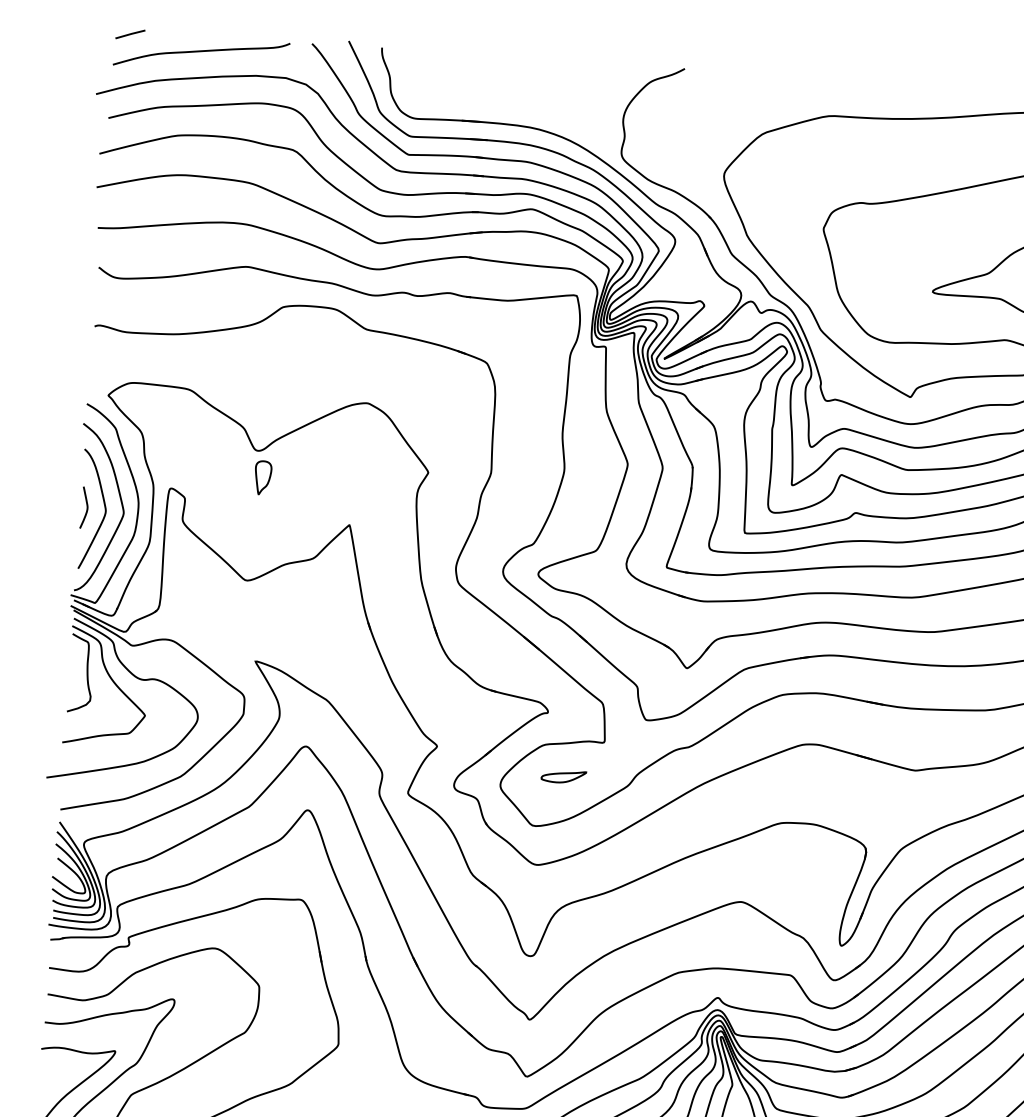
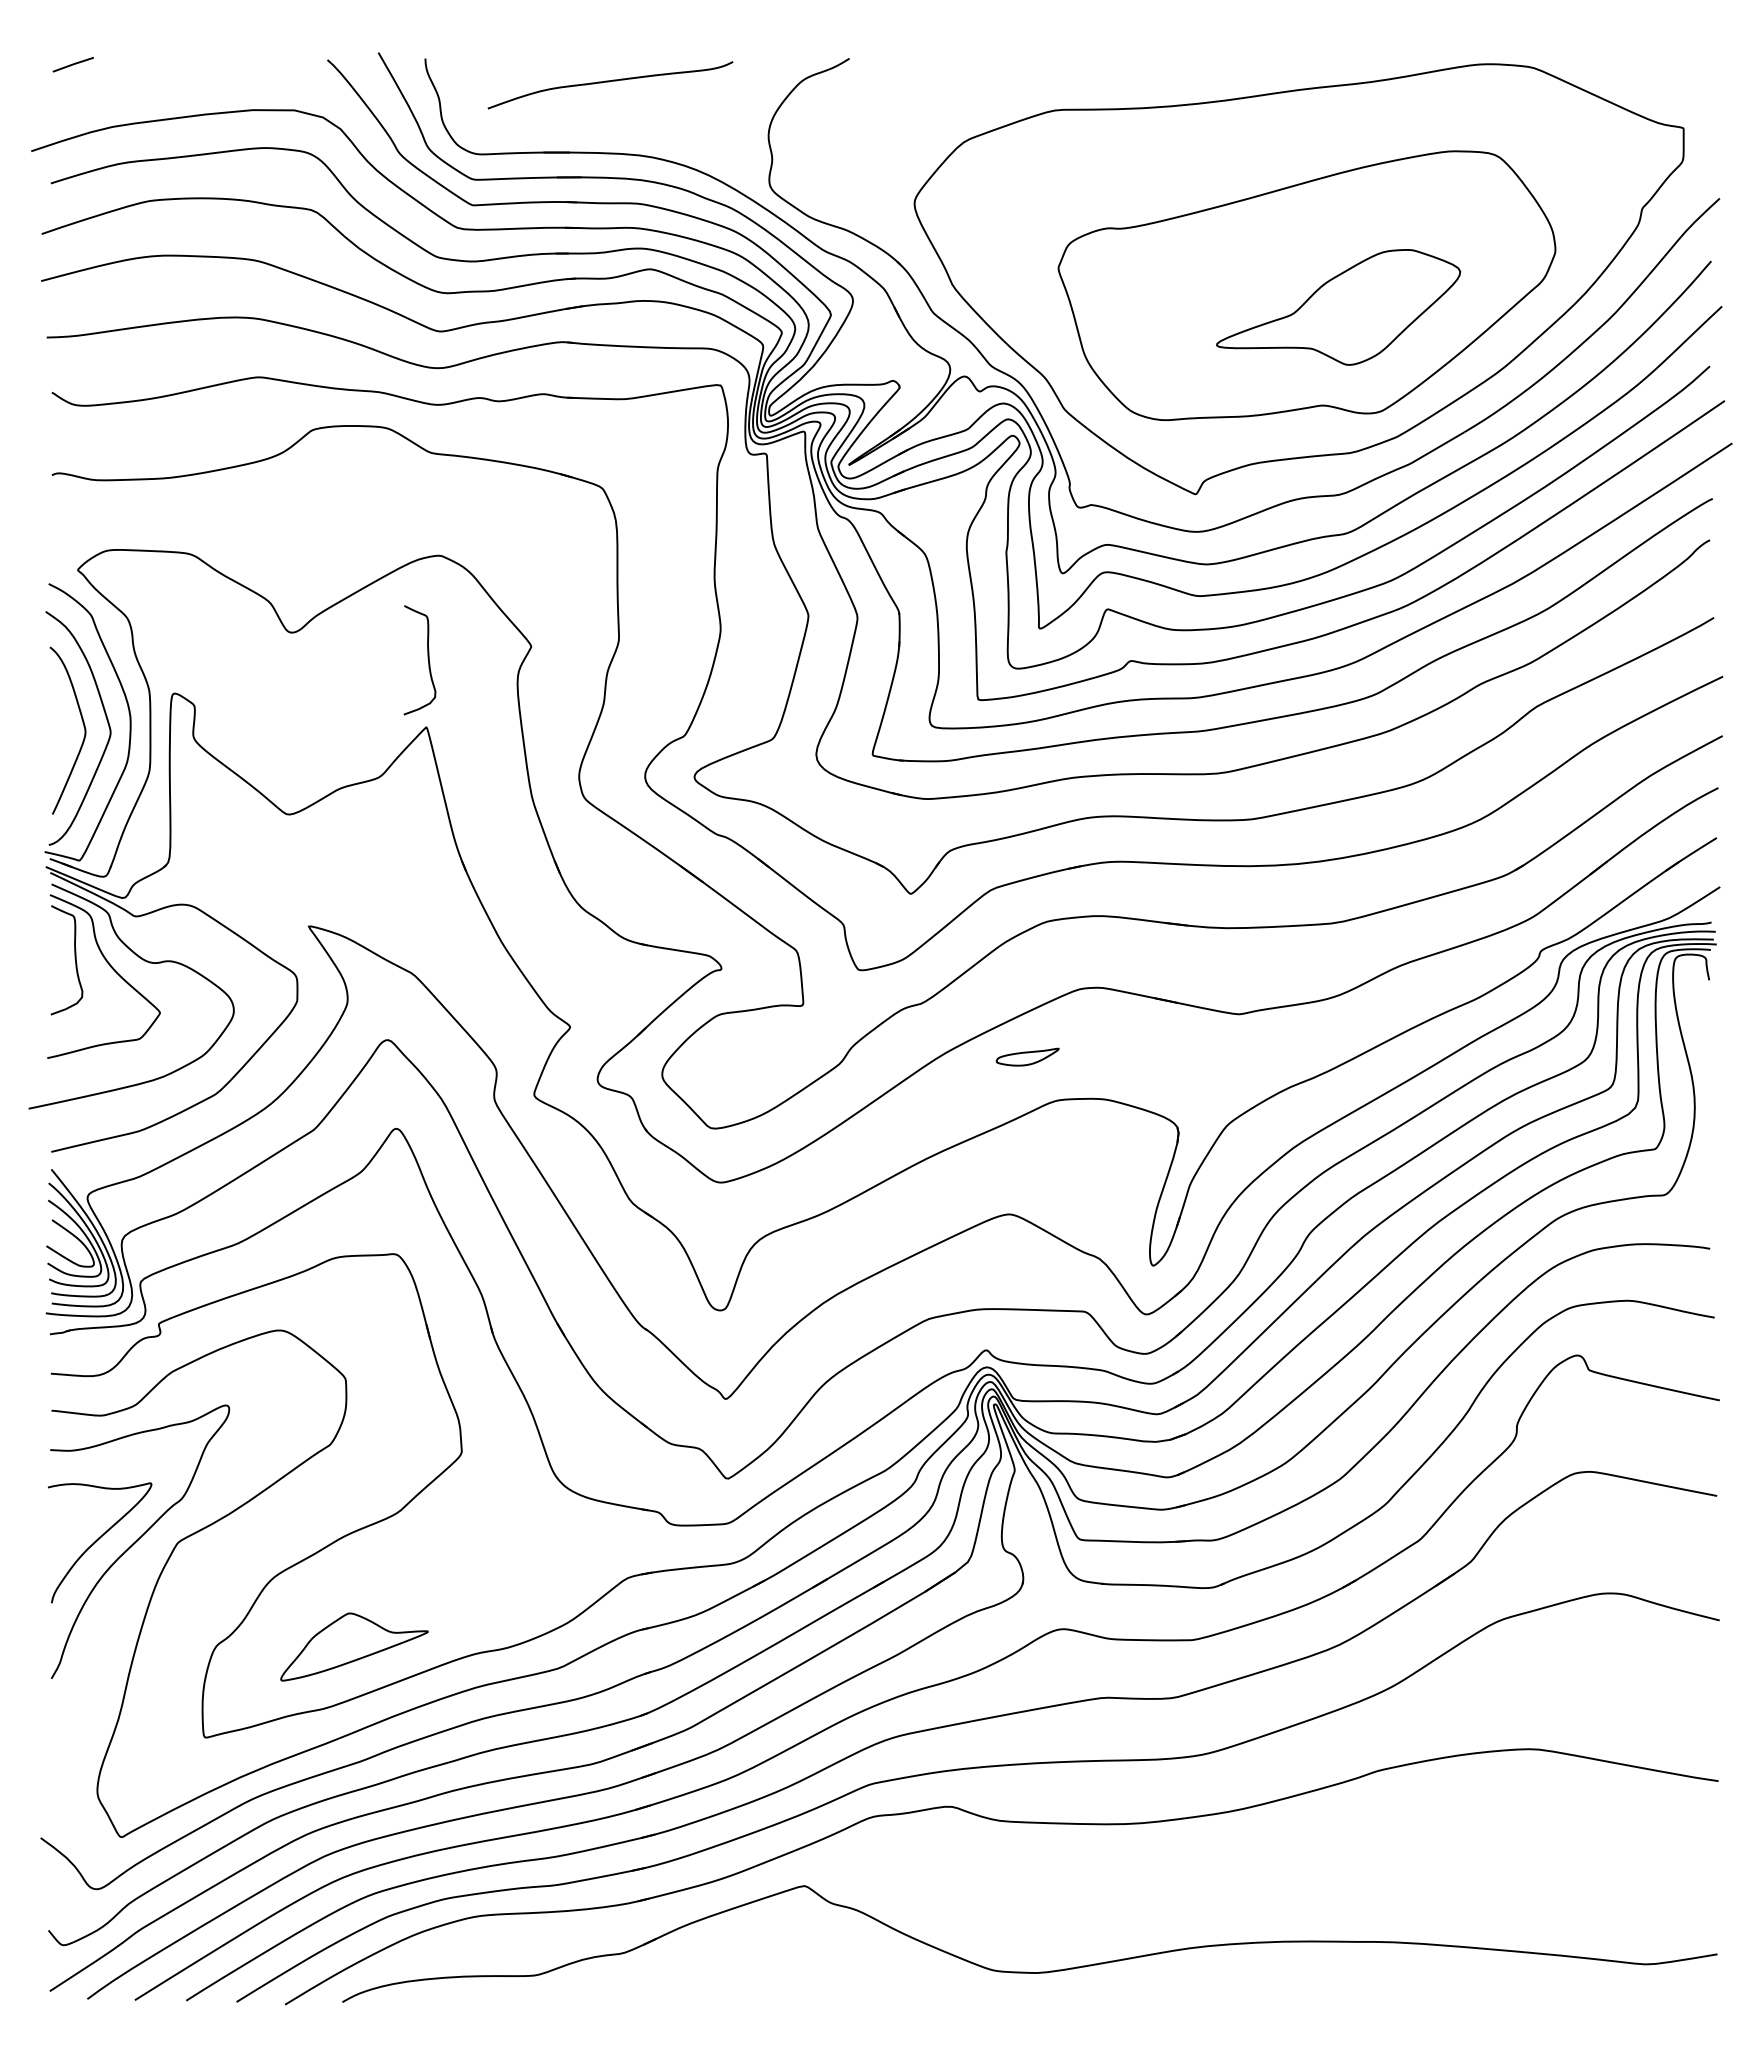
curve: (201, 52) -> (609, 82), moved
curve: (353, 476) -> (427, 658), added
part: (263, 477) -> (301, 669), removed
curve: (86, 507) -> (58, 728), removed
part: (563, 776) -> (1027, 1056), moved

